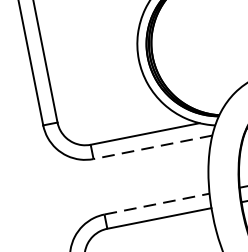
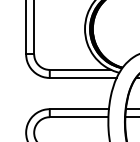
line: (151, 146) -> (82, 77), dashed -> solid
line: (157, 204) -> (79, 109), dashed -> solid

